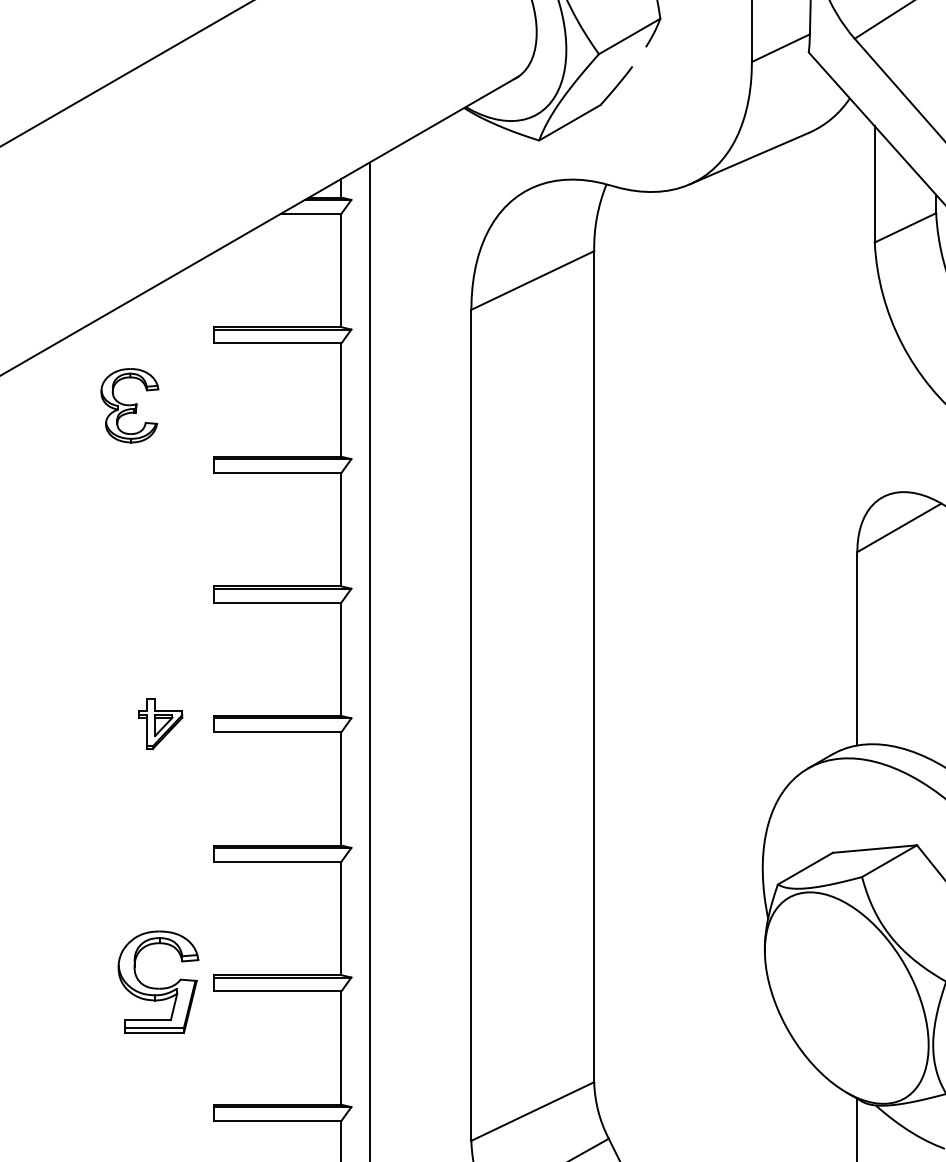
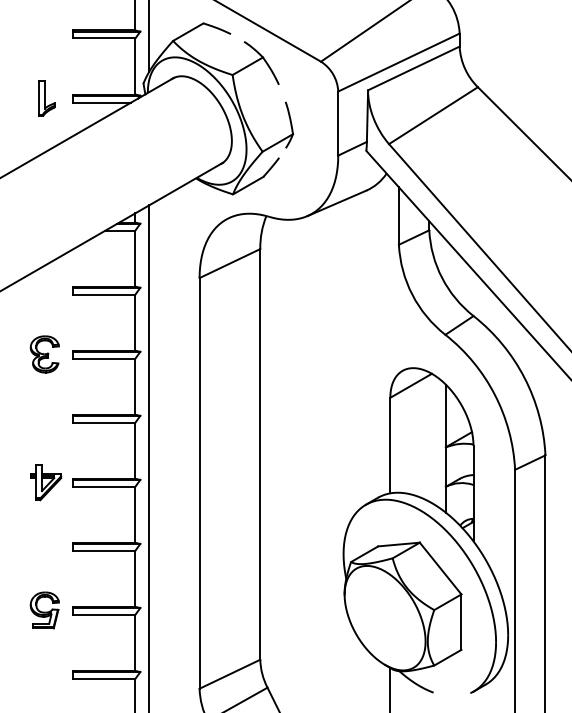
part: (129, 405) -> (44, 354), moved
part: (161, 723) -> (46, 482), size x1.43
part: (157, 982) -> (44, 610), size x0.71

